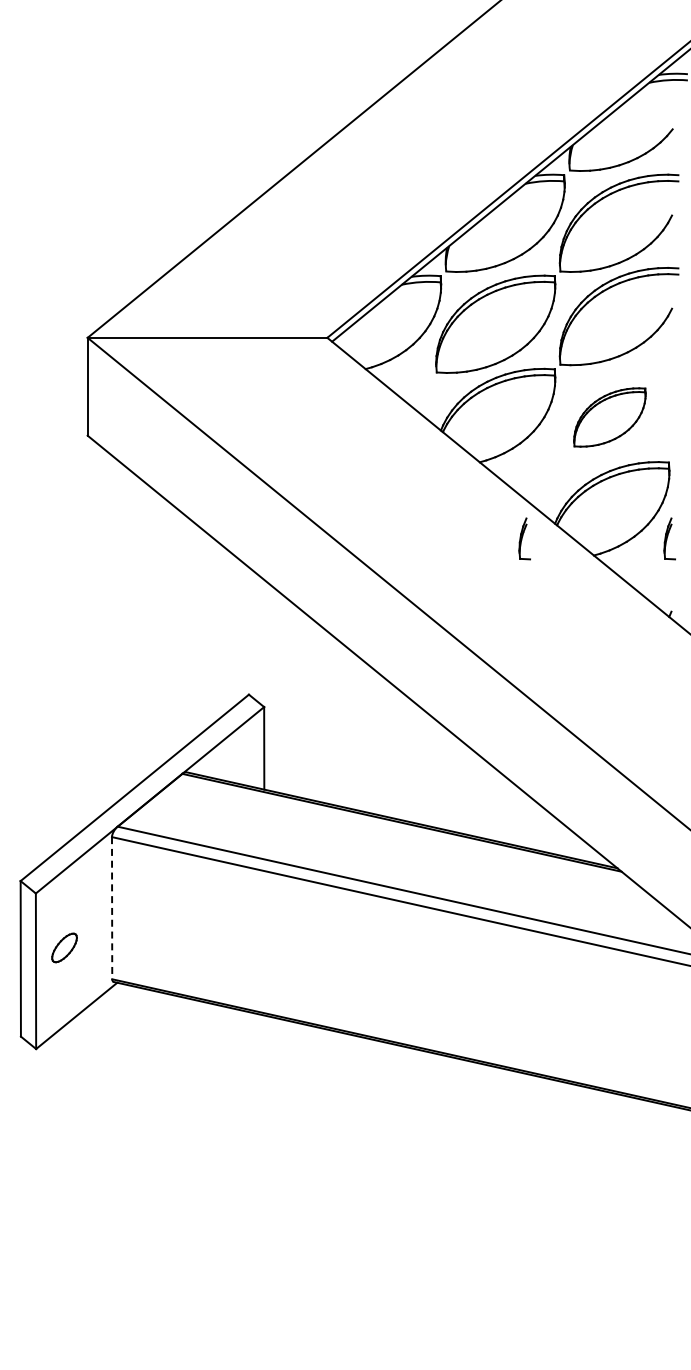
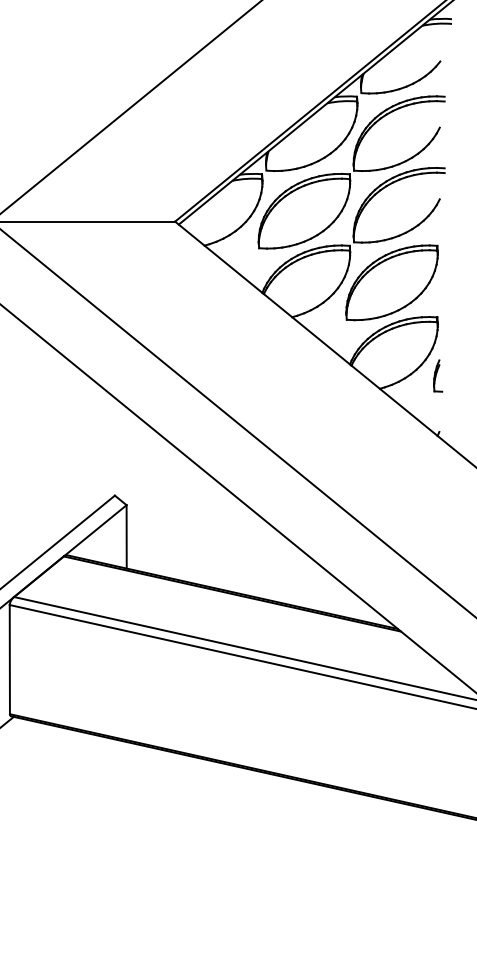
part: (609, 417) -> (391, 282), size x1.67
part: (524, 538) -> (326, 375), removed
line: (112, 908) -> (10, 659), dashed -> solid

